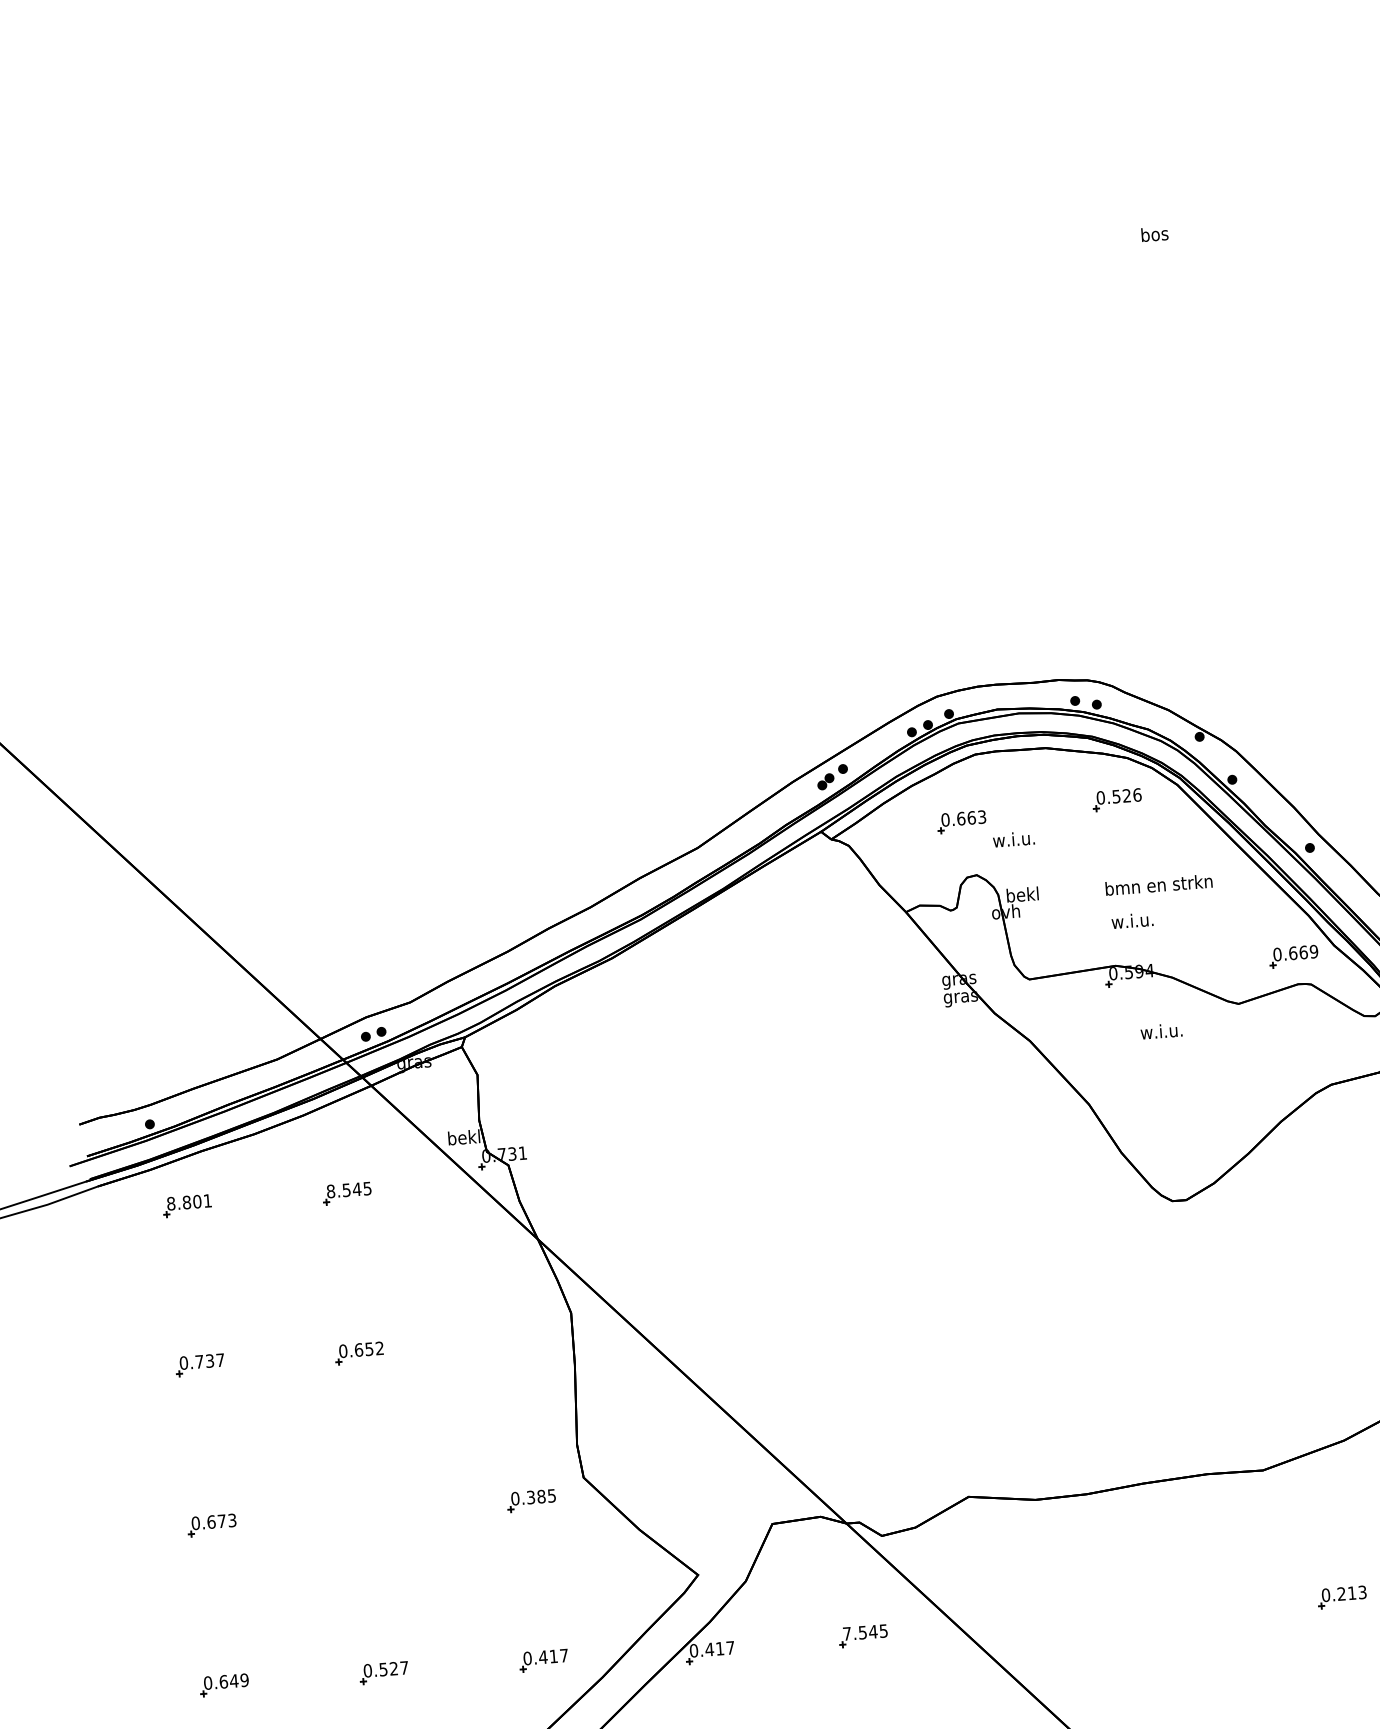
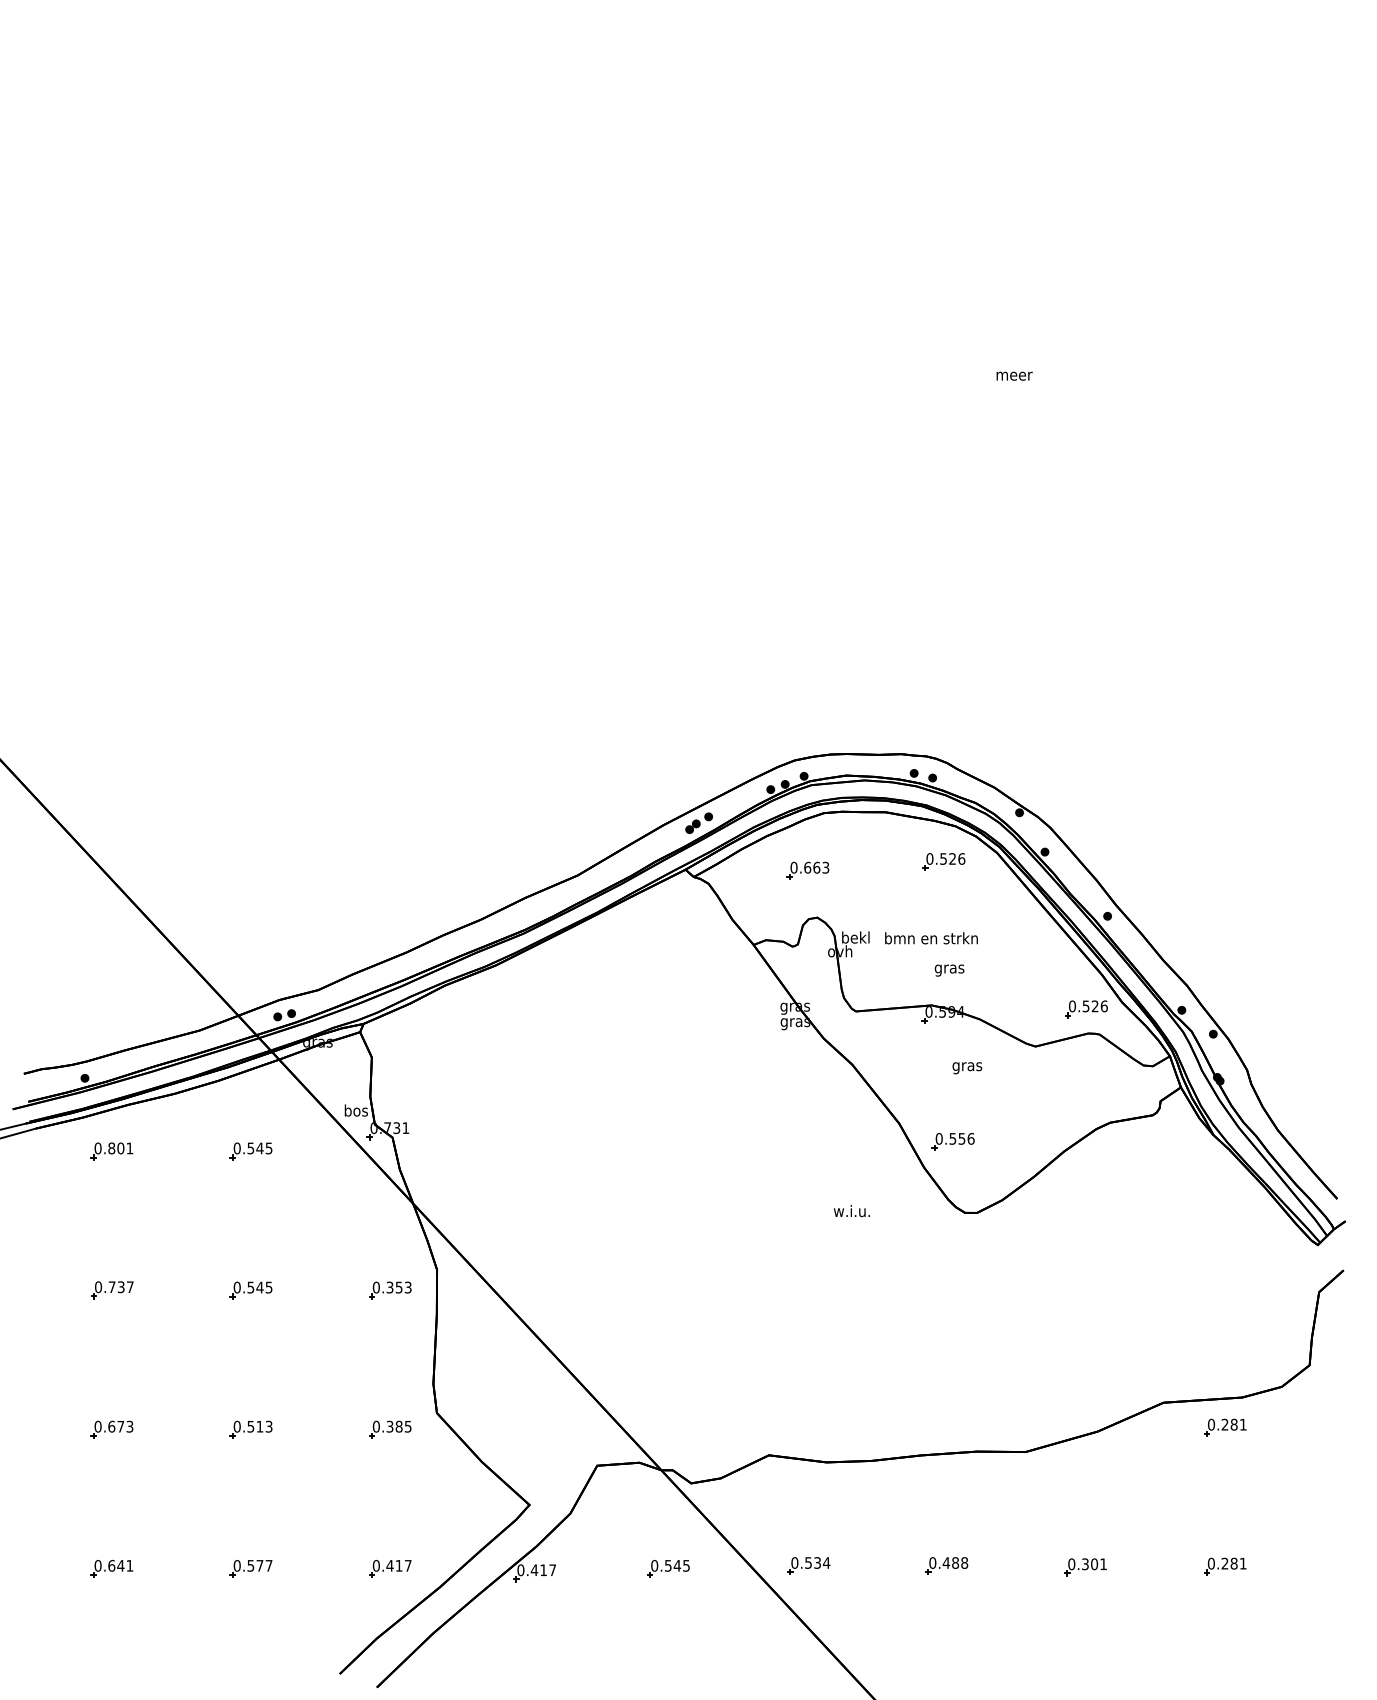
text: (1155, 234) -> (1014, 374), bos -> meer
text: (1013, 839) -> (851, 1211), moved
text: (1159, 885) -> (931, 938), moved
text: (1132, 921) -> (949, 968), w.i.u. -> gras
text: (1302, 952) -> (1094, 1006), 0.669 -> 0.526
text: (1161, 1032) -> (966, 1066), w.i.u. -> gras
part: (1151, 1120) -> (952, 1141), added
text: (463, 1137) -> (355, 1110), bekl -> bos
text: (330, 1191) -> (236, 1148), 8.545 -> 0.545
text: (170, 1203) -> (97, 1148), 8.801 -> 0.801
part: (519, 1341) -> (390, 1290), added
text: (368, 1349) -> (259, 1287), 0.652 -> 0.545
part: (371, 1513) -> (250, 1429), added
text: (1352, 1593) -> (1094, 1564), 0.213 -> 0.301
part: (1182, 1607) -> (946, 1565), added
part: (1023, 1619) -> (808, 1565), added
text: (846, 1633) -> (654, 1565), 7.545 -> 0.545
text: (393, 1668) -> (259, 1565), 0.527 -> 0.577
text: (244, 1679) -> (129, 1565), 0.649 -> 0.641

